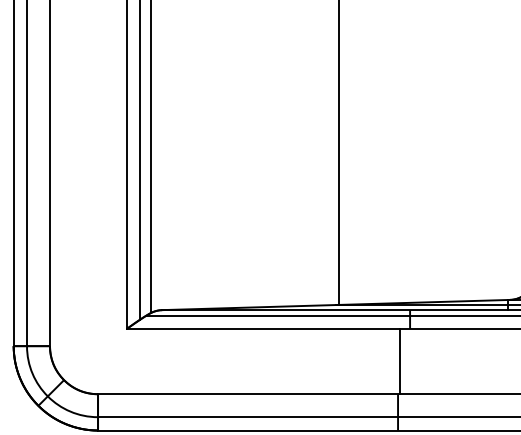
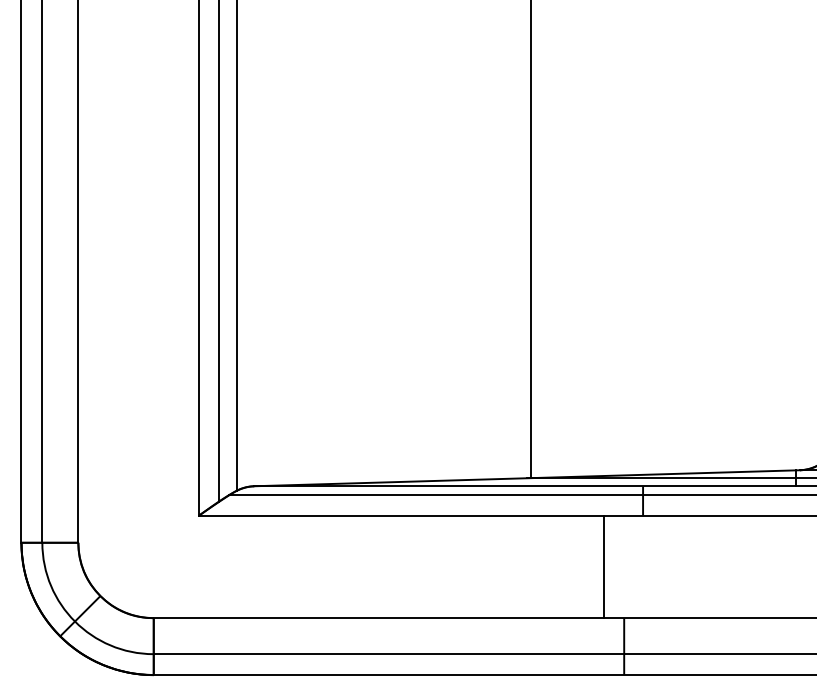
line: (400, 361) -> (604, 566), moved

